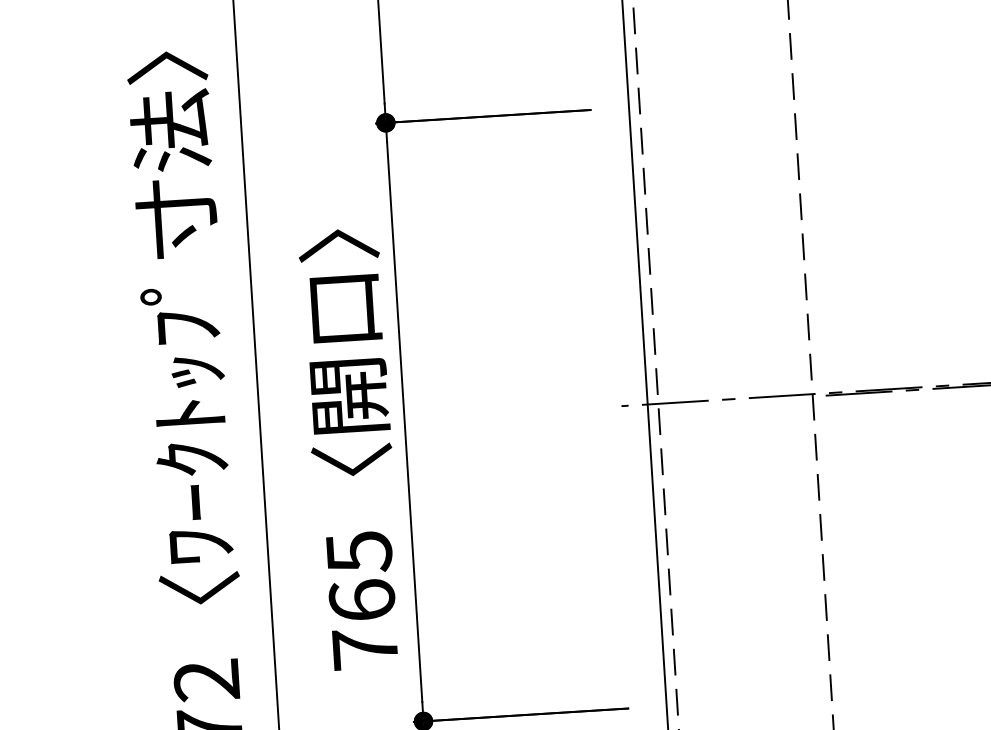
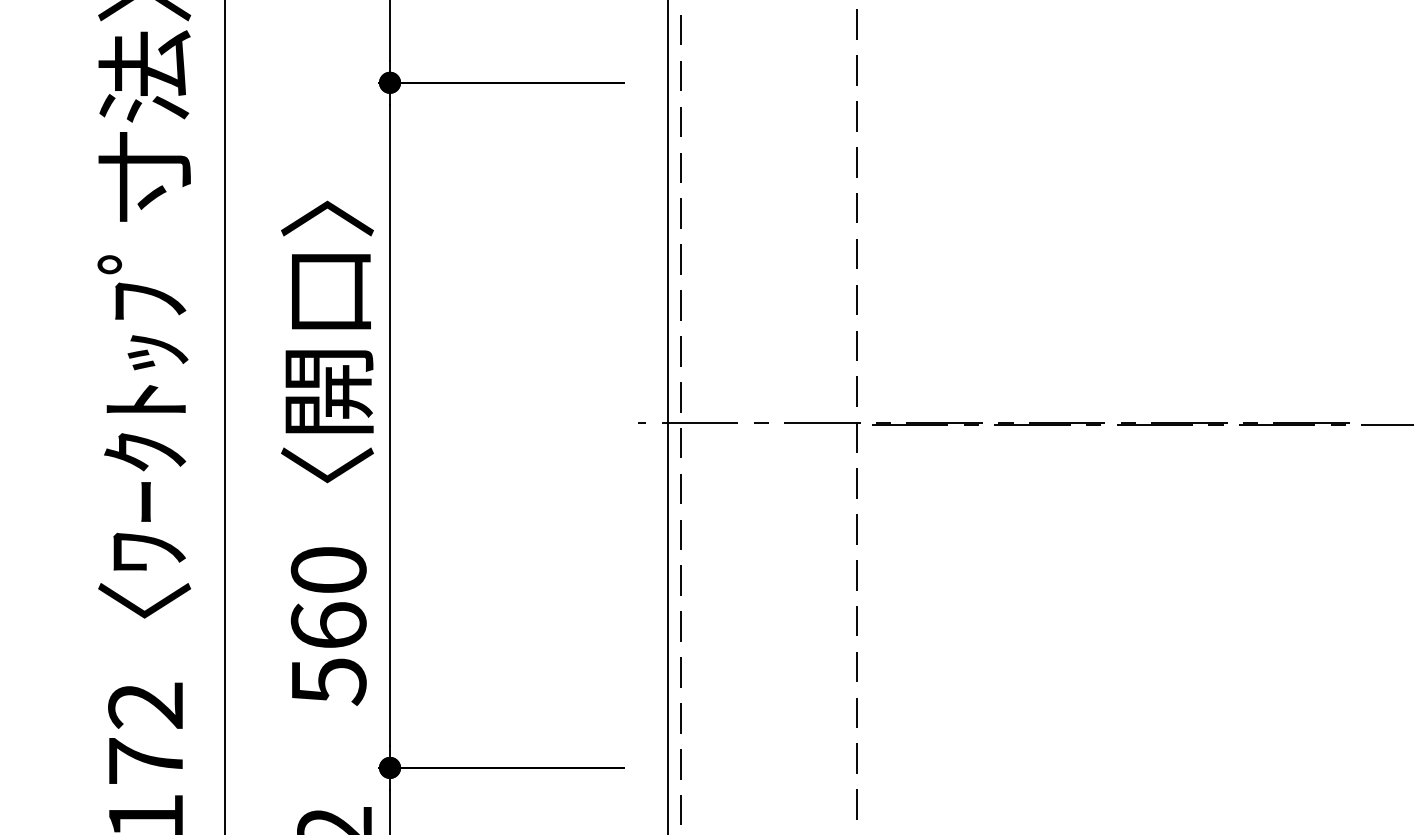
text: (362, 601) -> (328, 626), 765 -> 560

